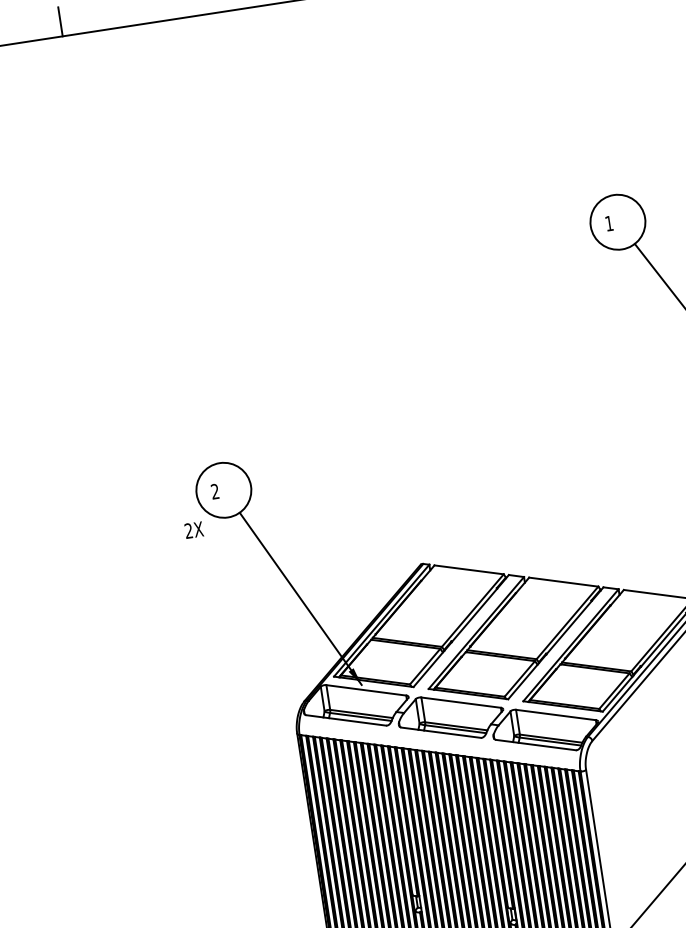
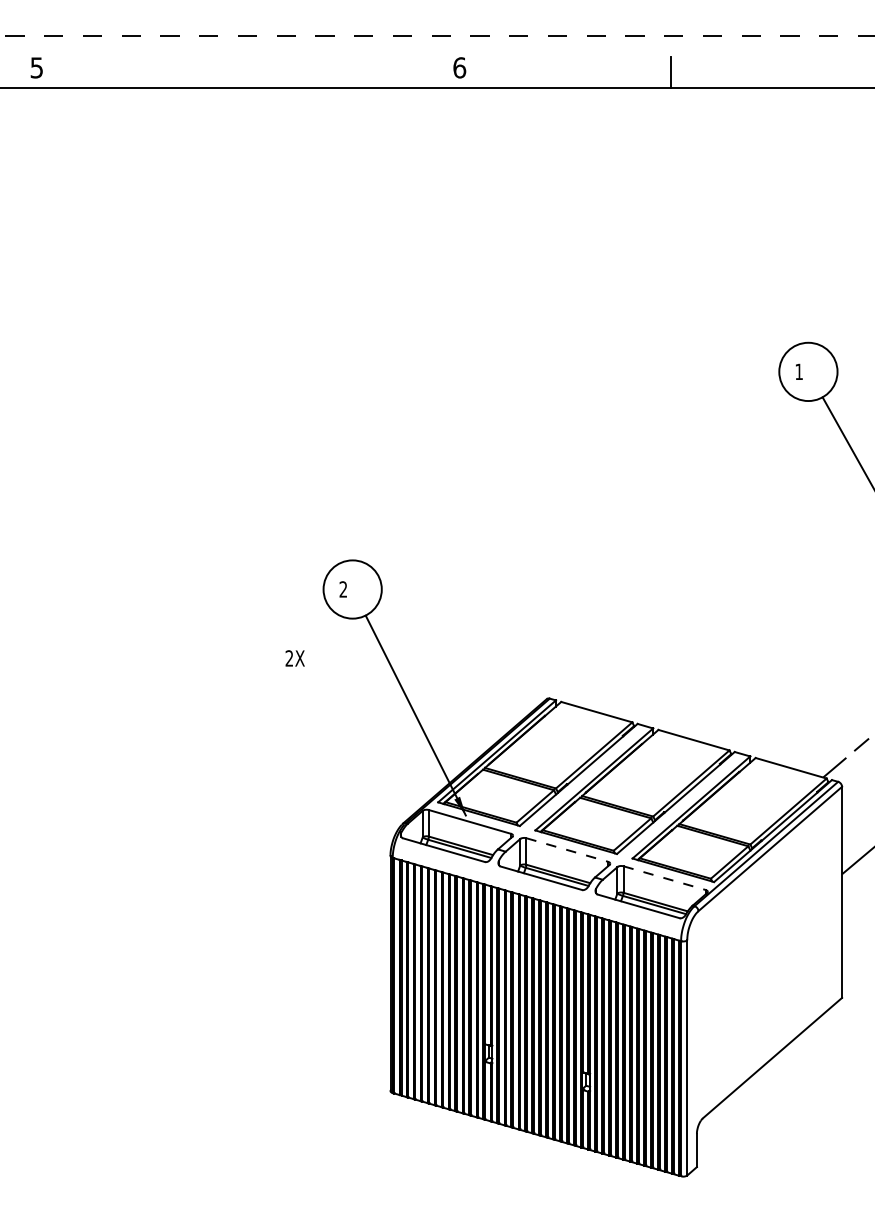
line: (60, 21) -> (256, 72), removed
text: (193, 530) -> (294, 658), moved
line: (461, 703) -> (567, 850), solid -> dashed
line: (556, 715) -> (664, 878), solid -> dashed

